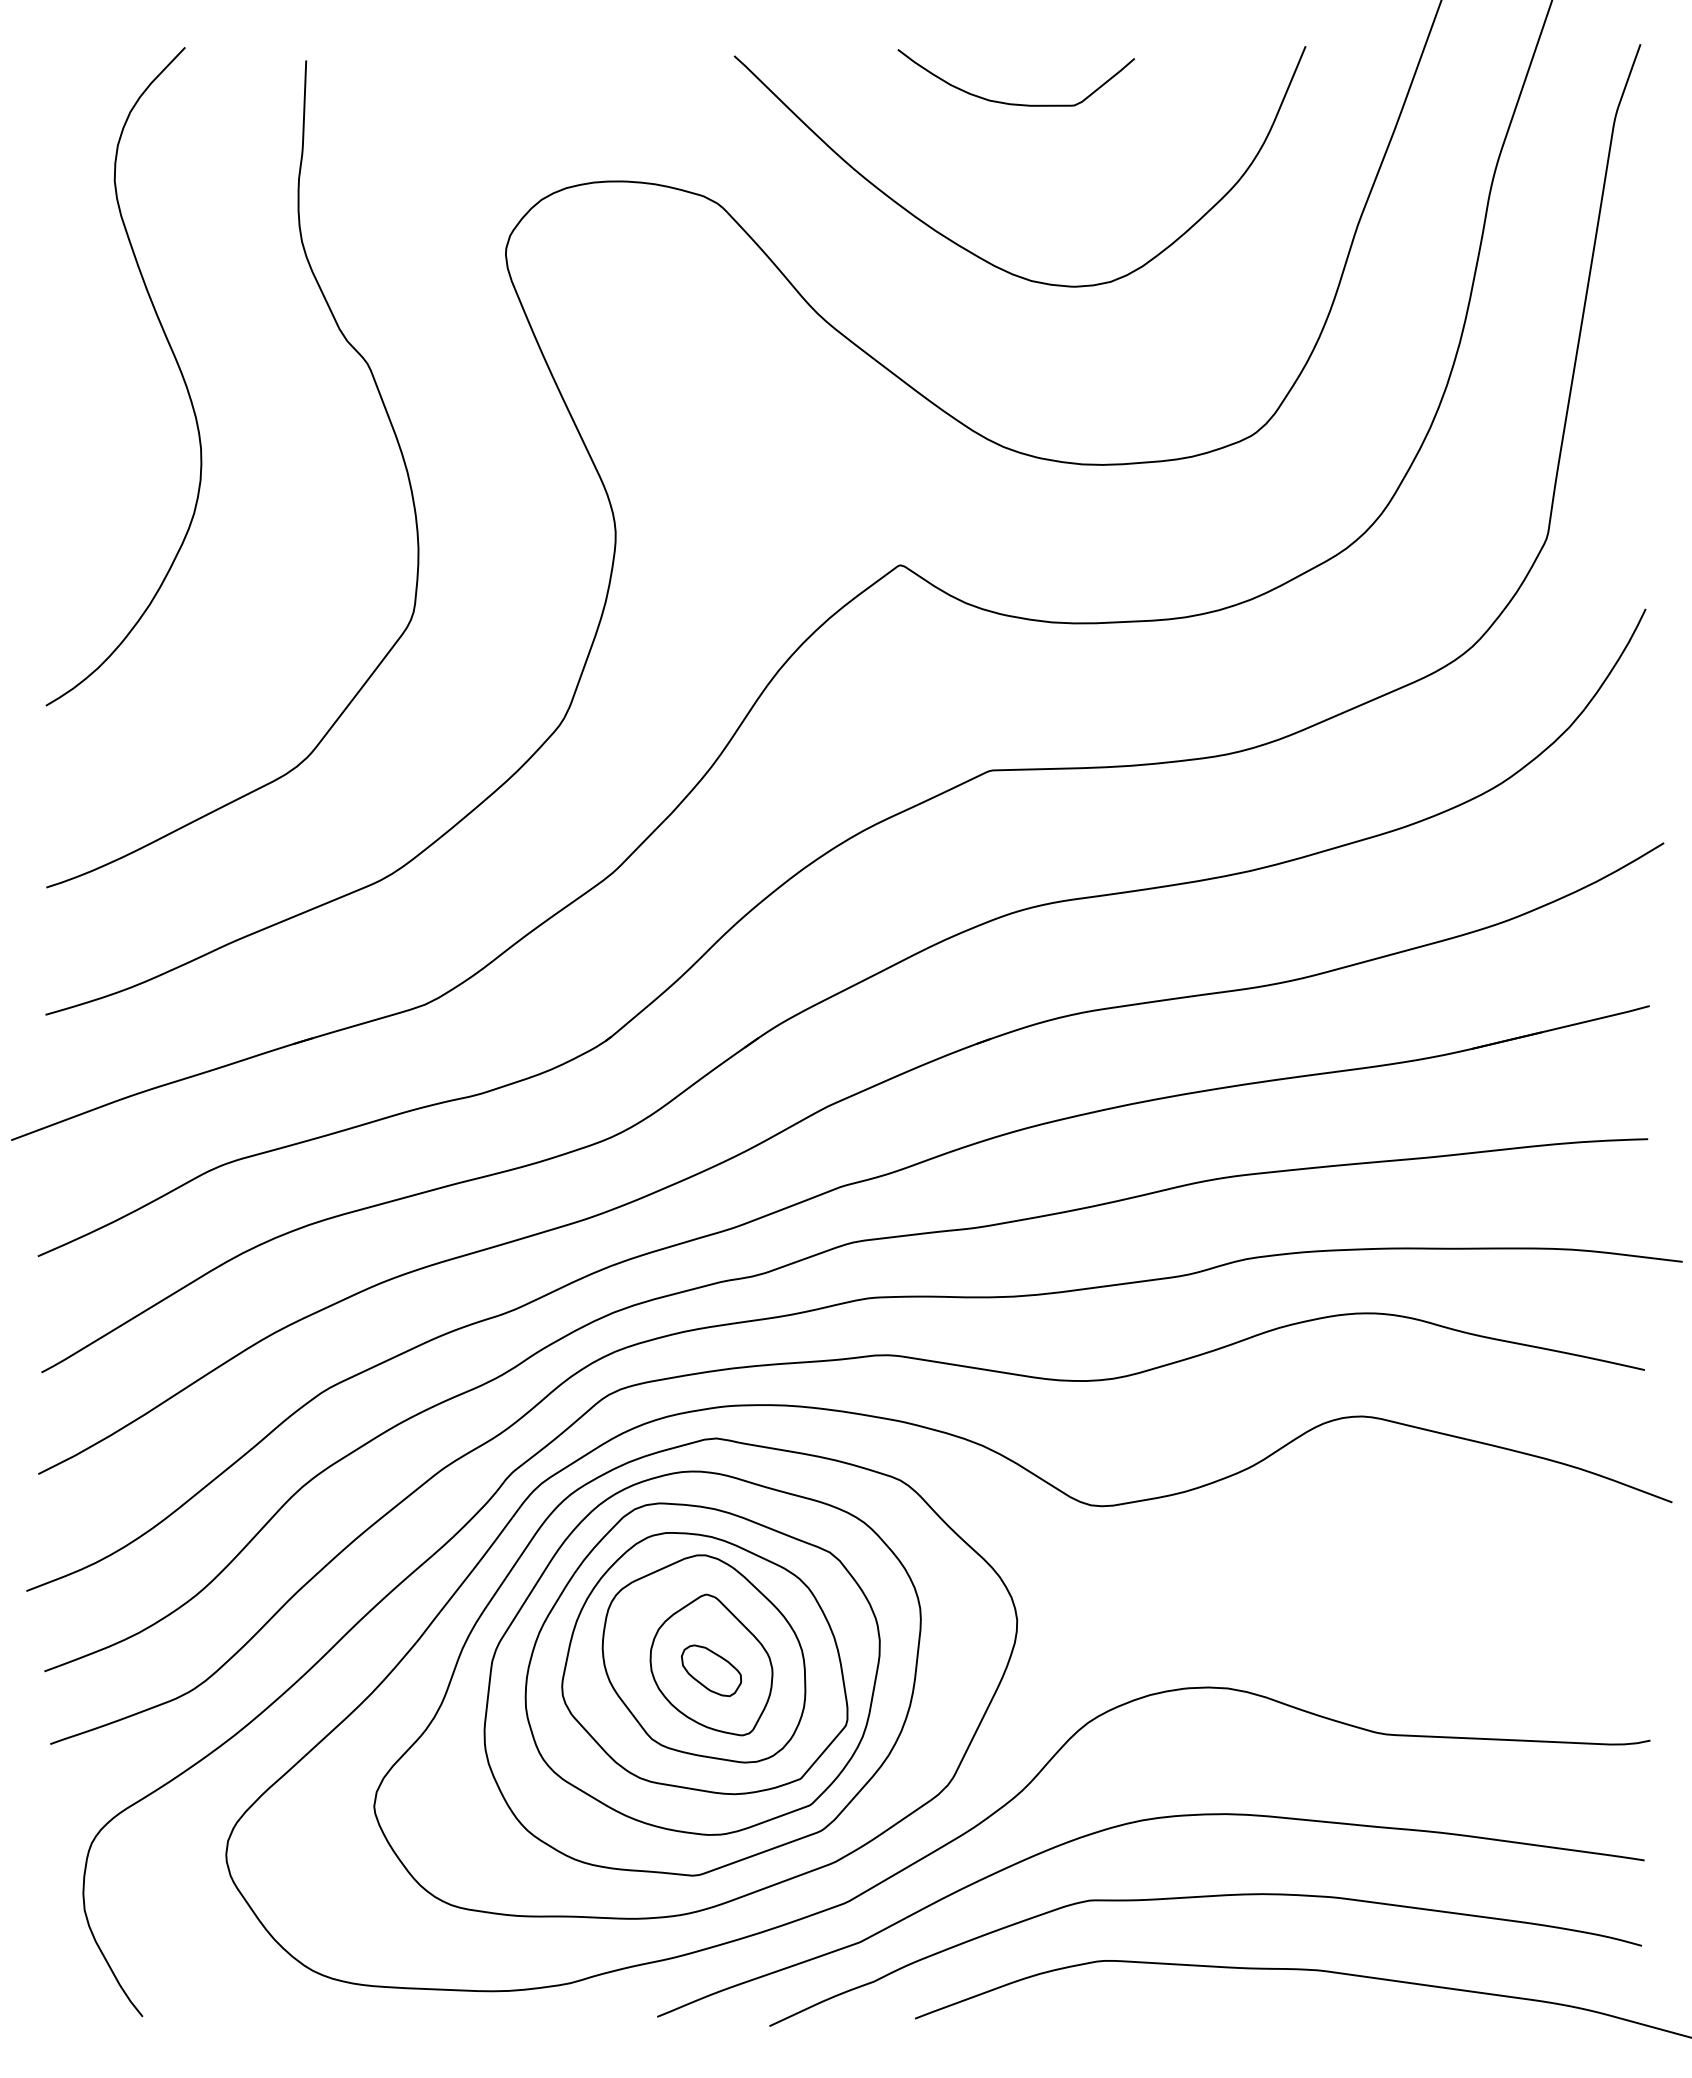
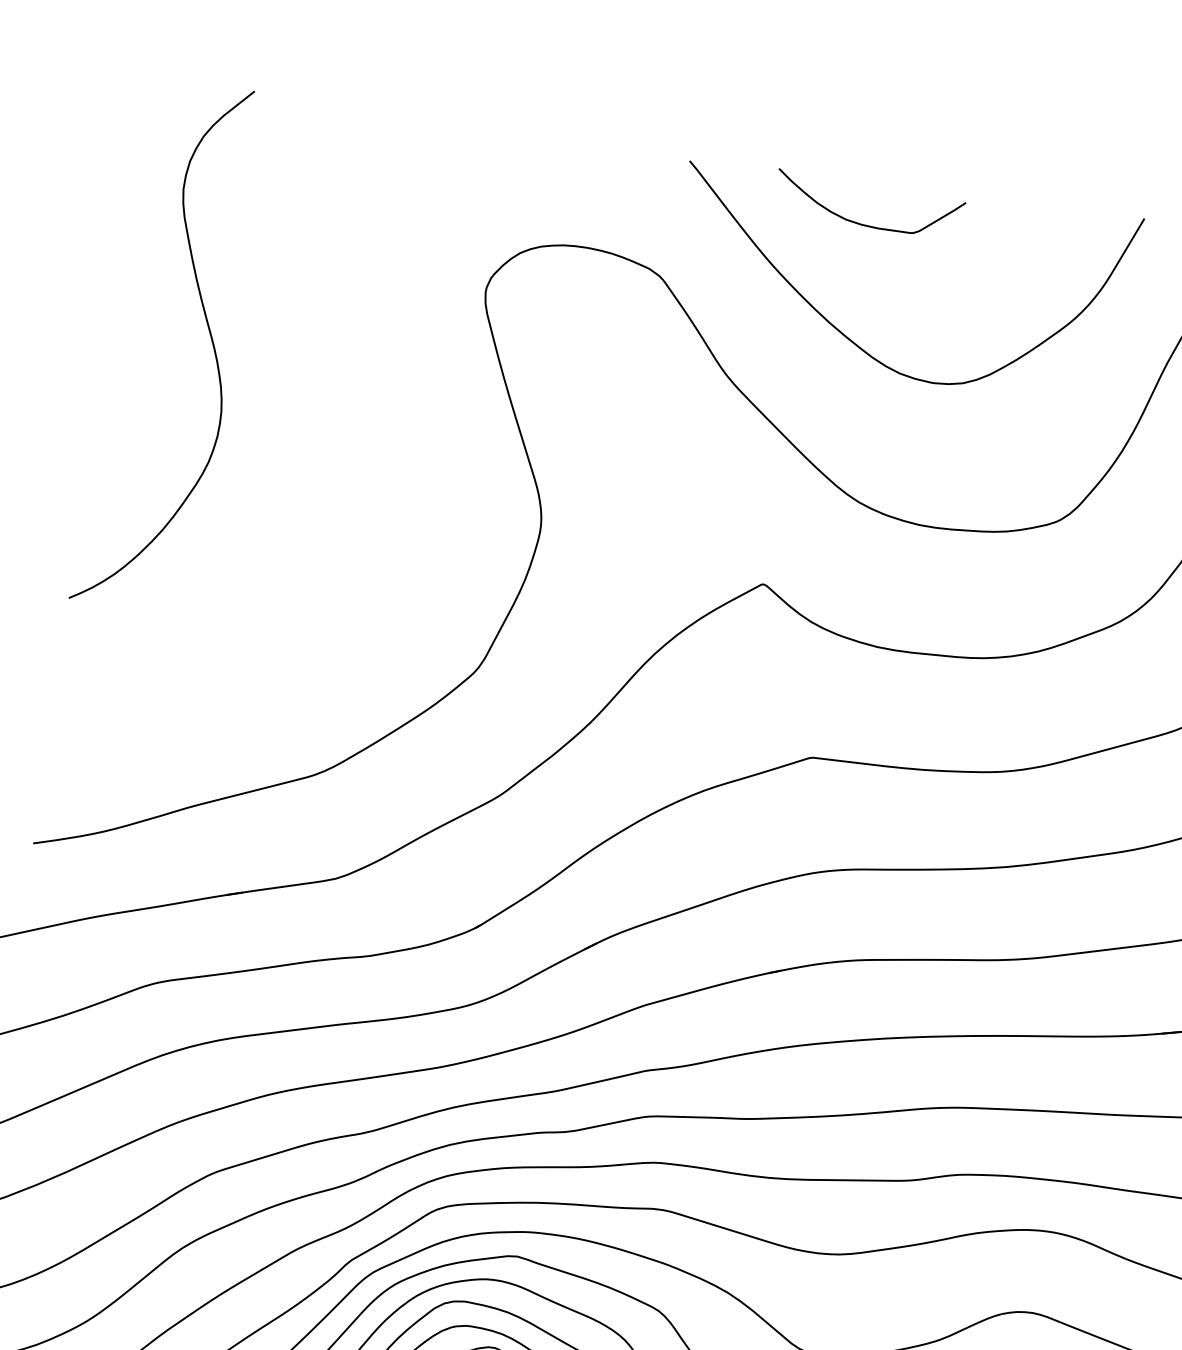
curve: (1016, 103) -> (867, 224), moved
curve: (387, 417) -> (373, 408), removed

